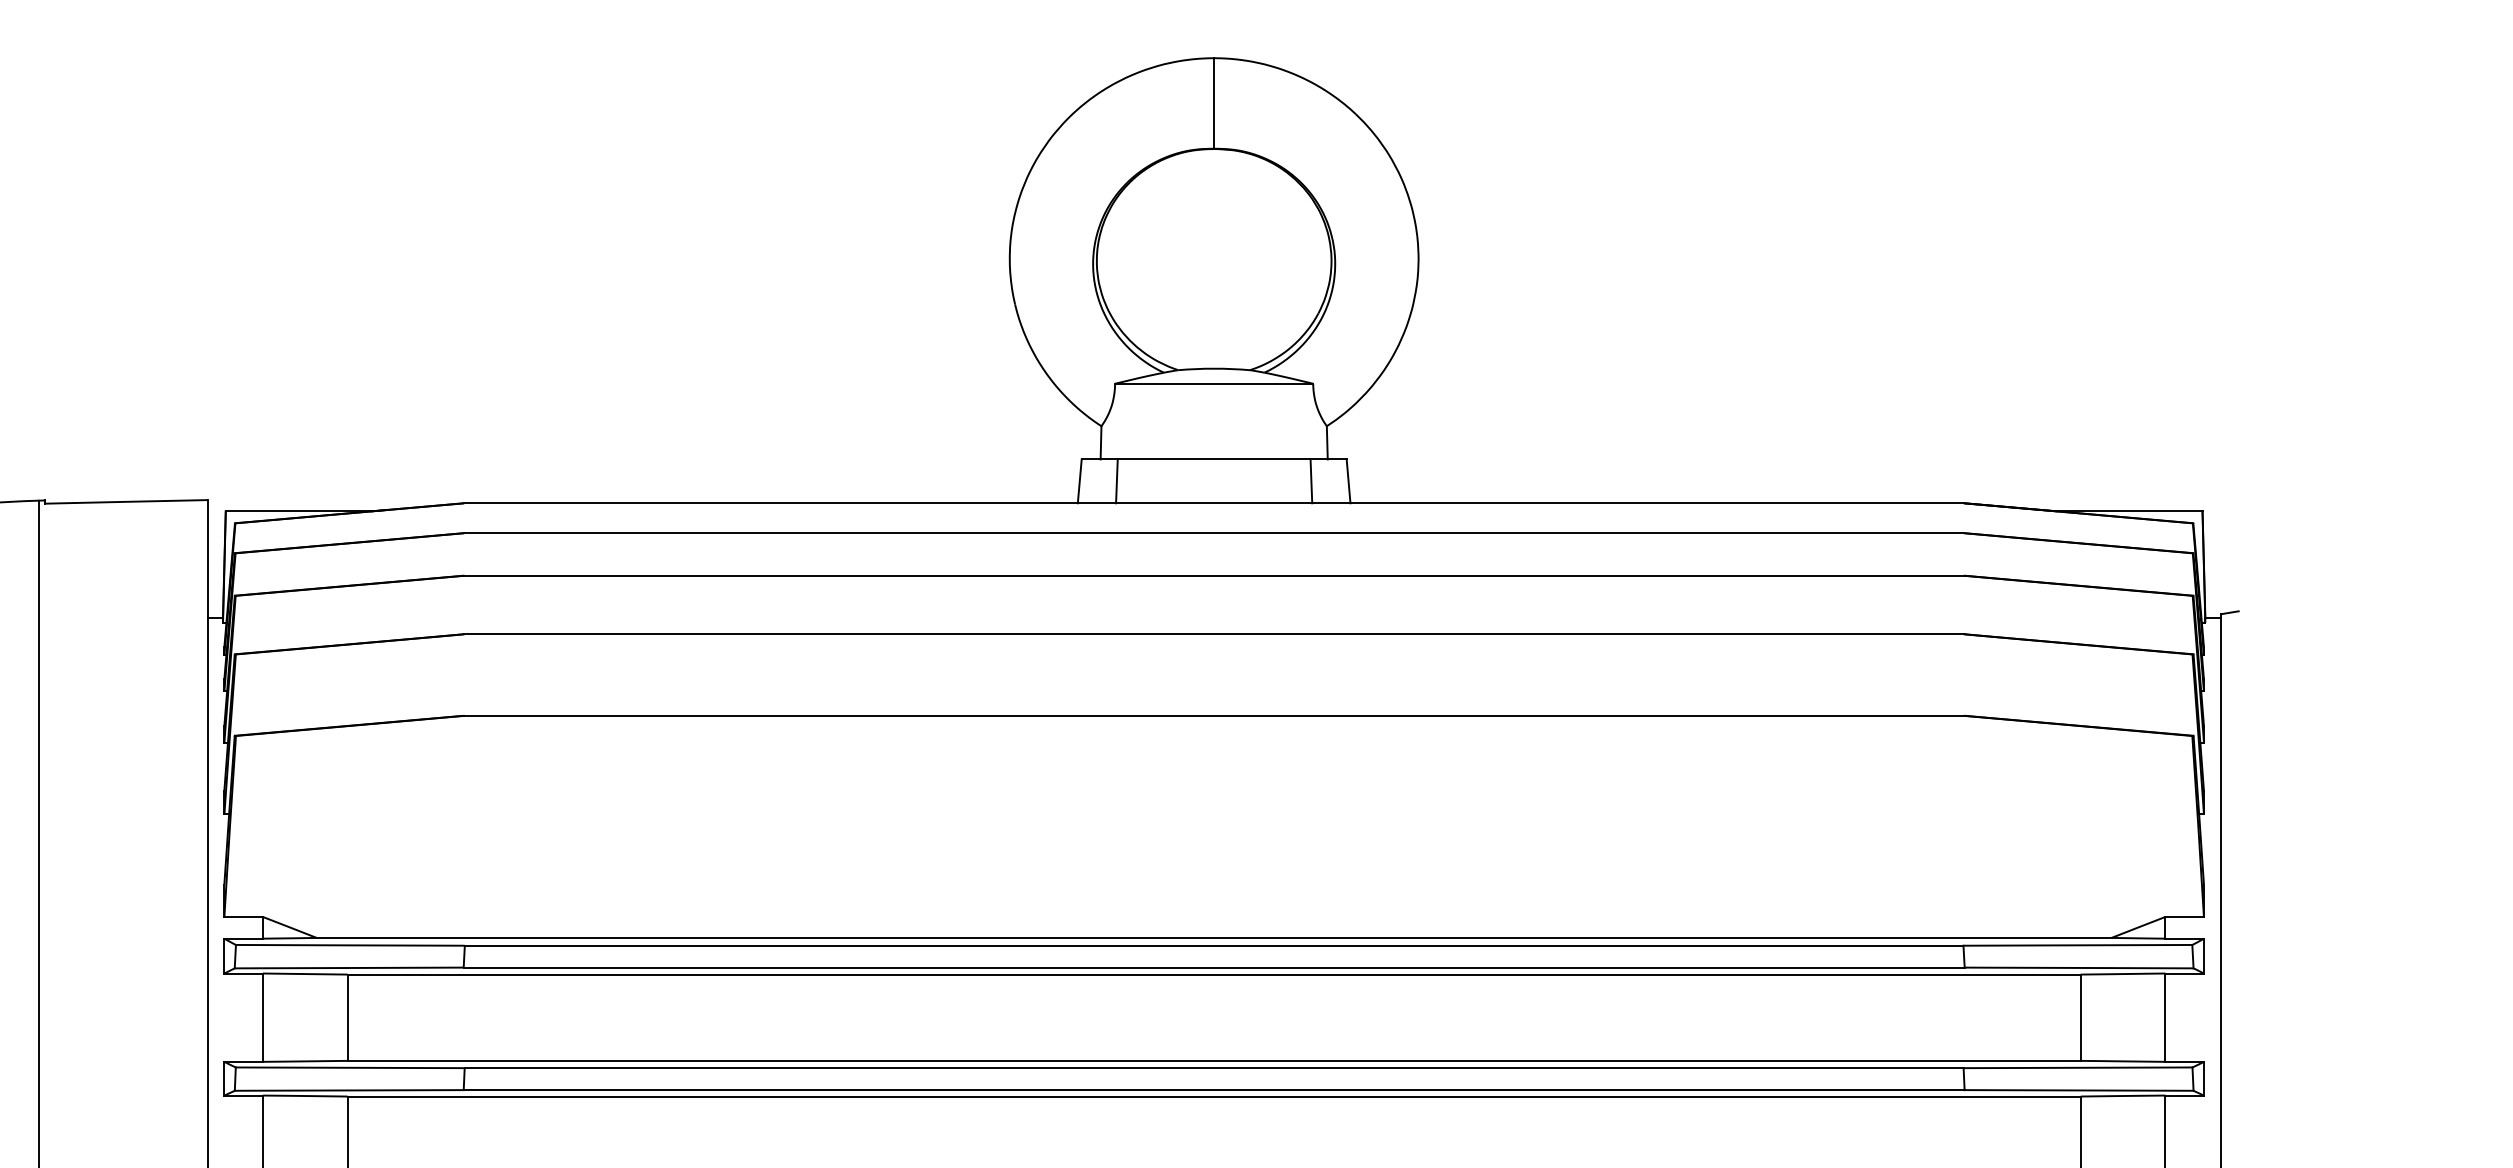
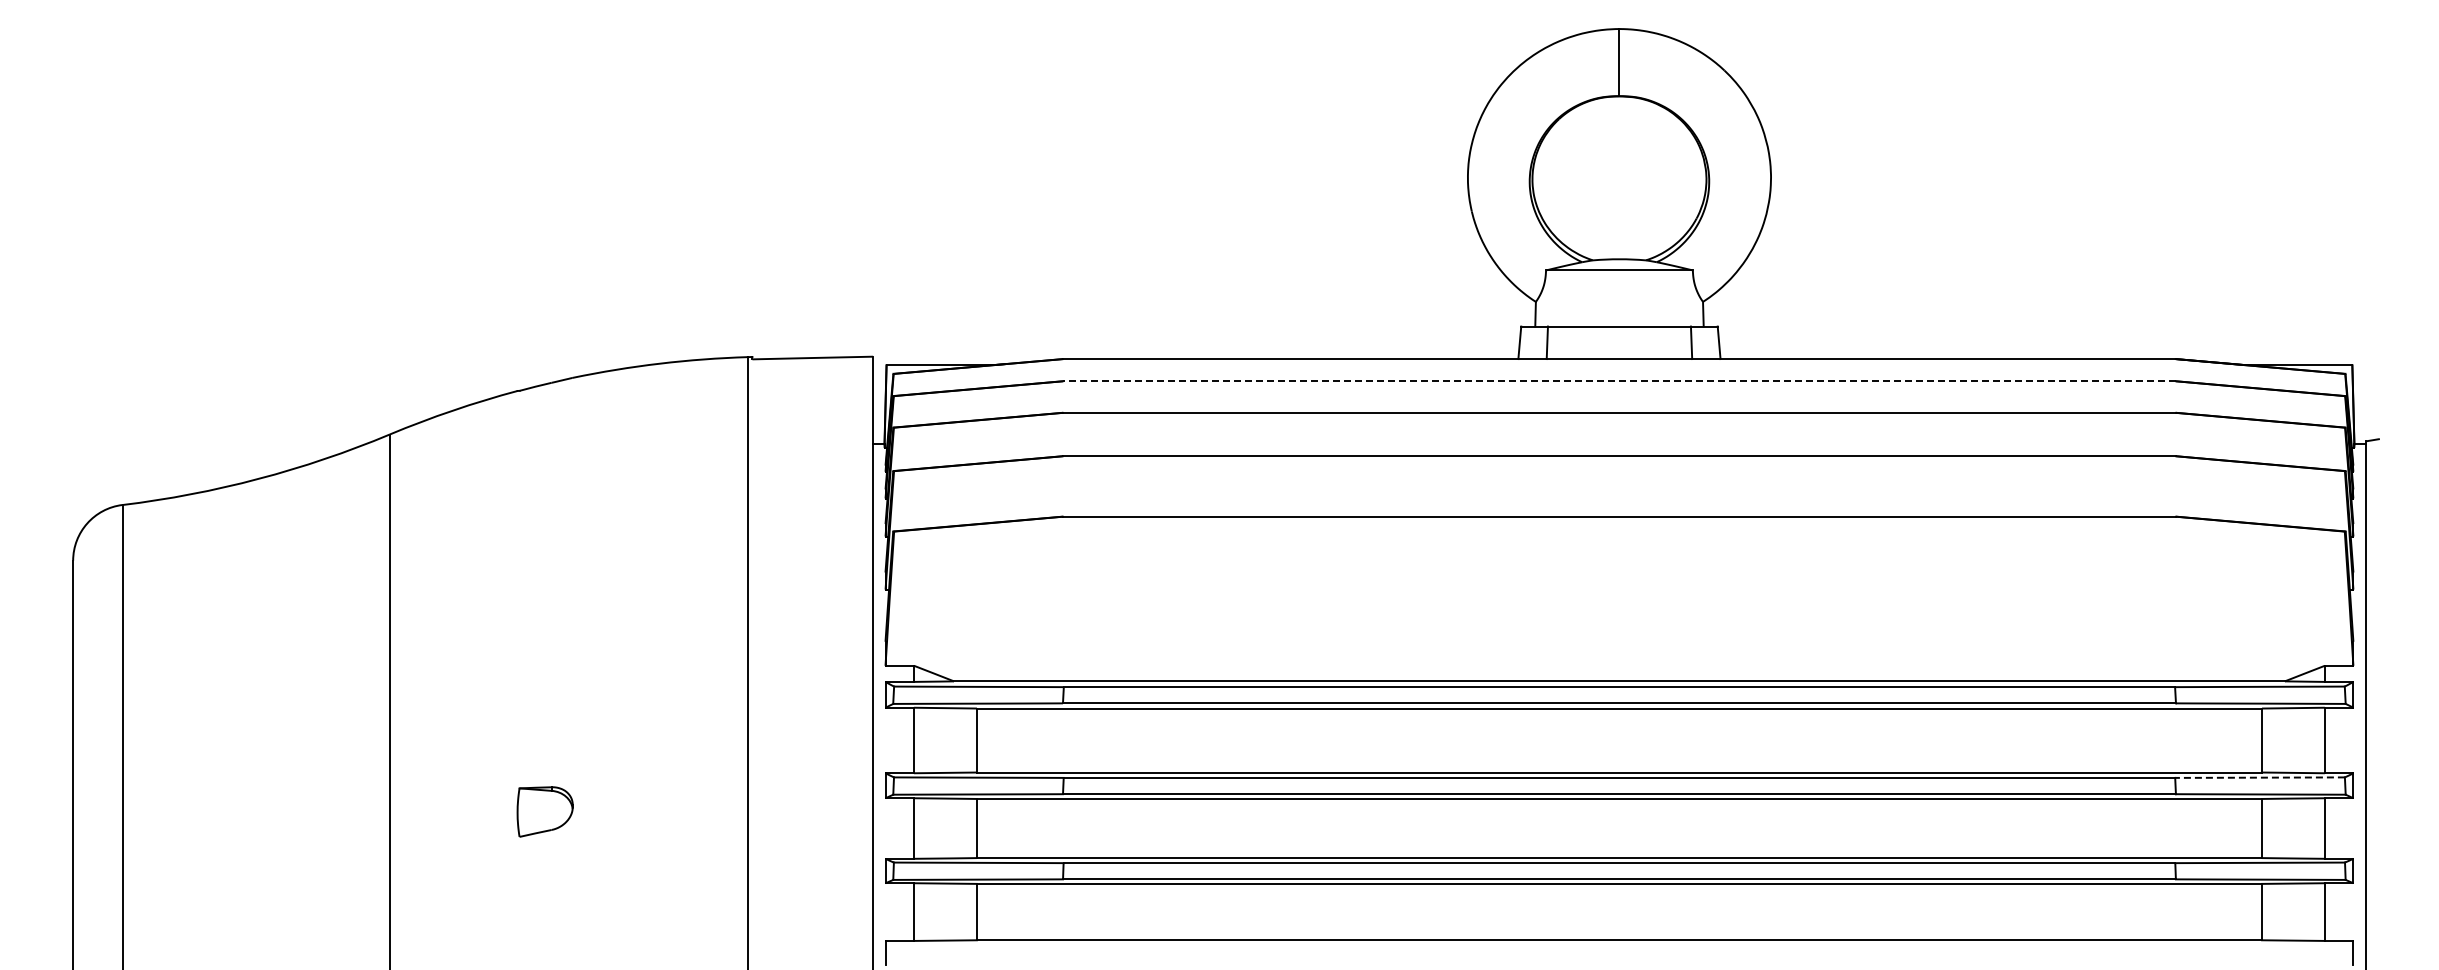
line: (1212, 533) -> (1618, 381), solid -> dashed
line: (2078, 1067) -> (2260, 777), solid -> dashed

